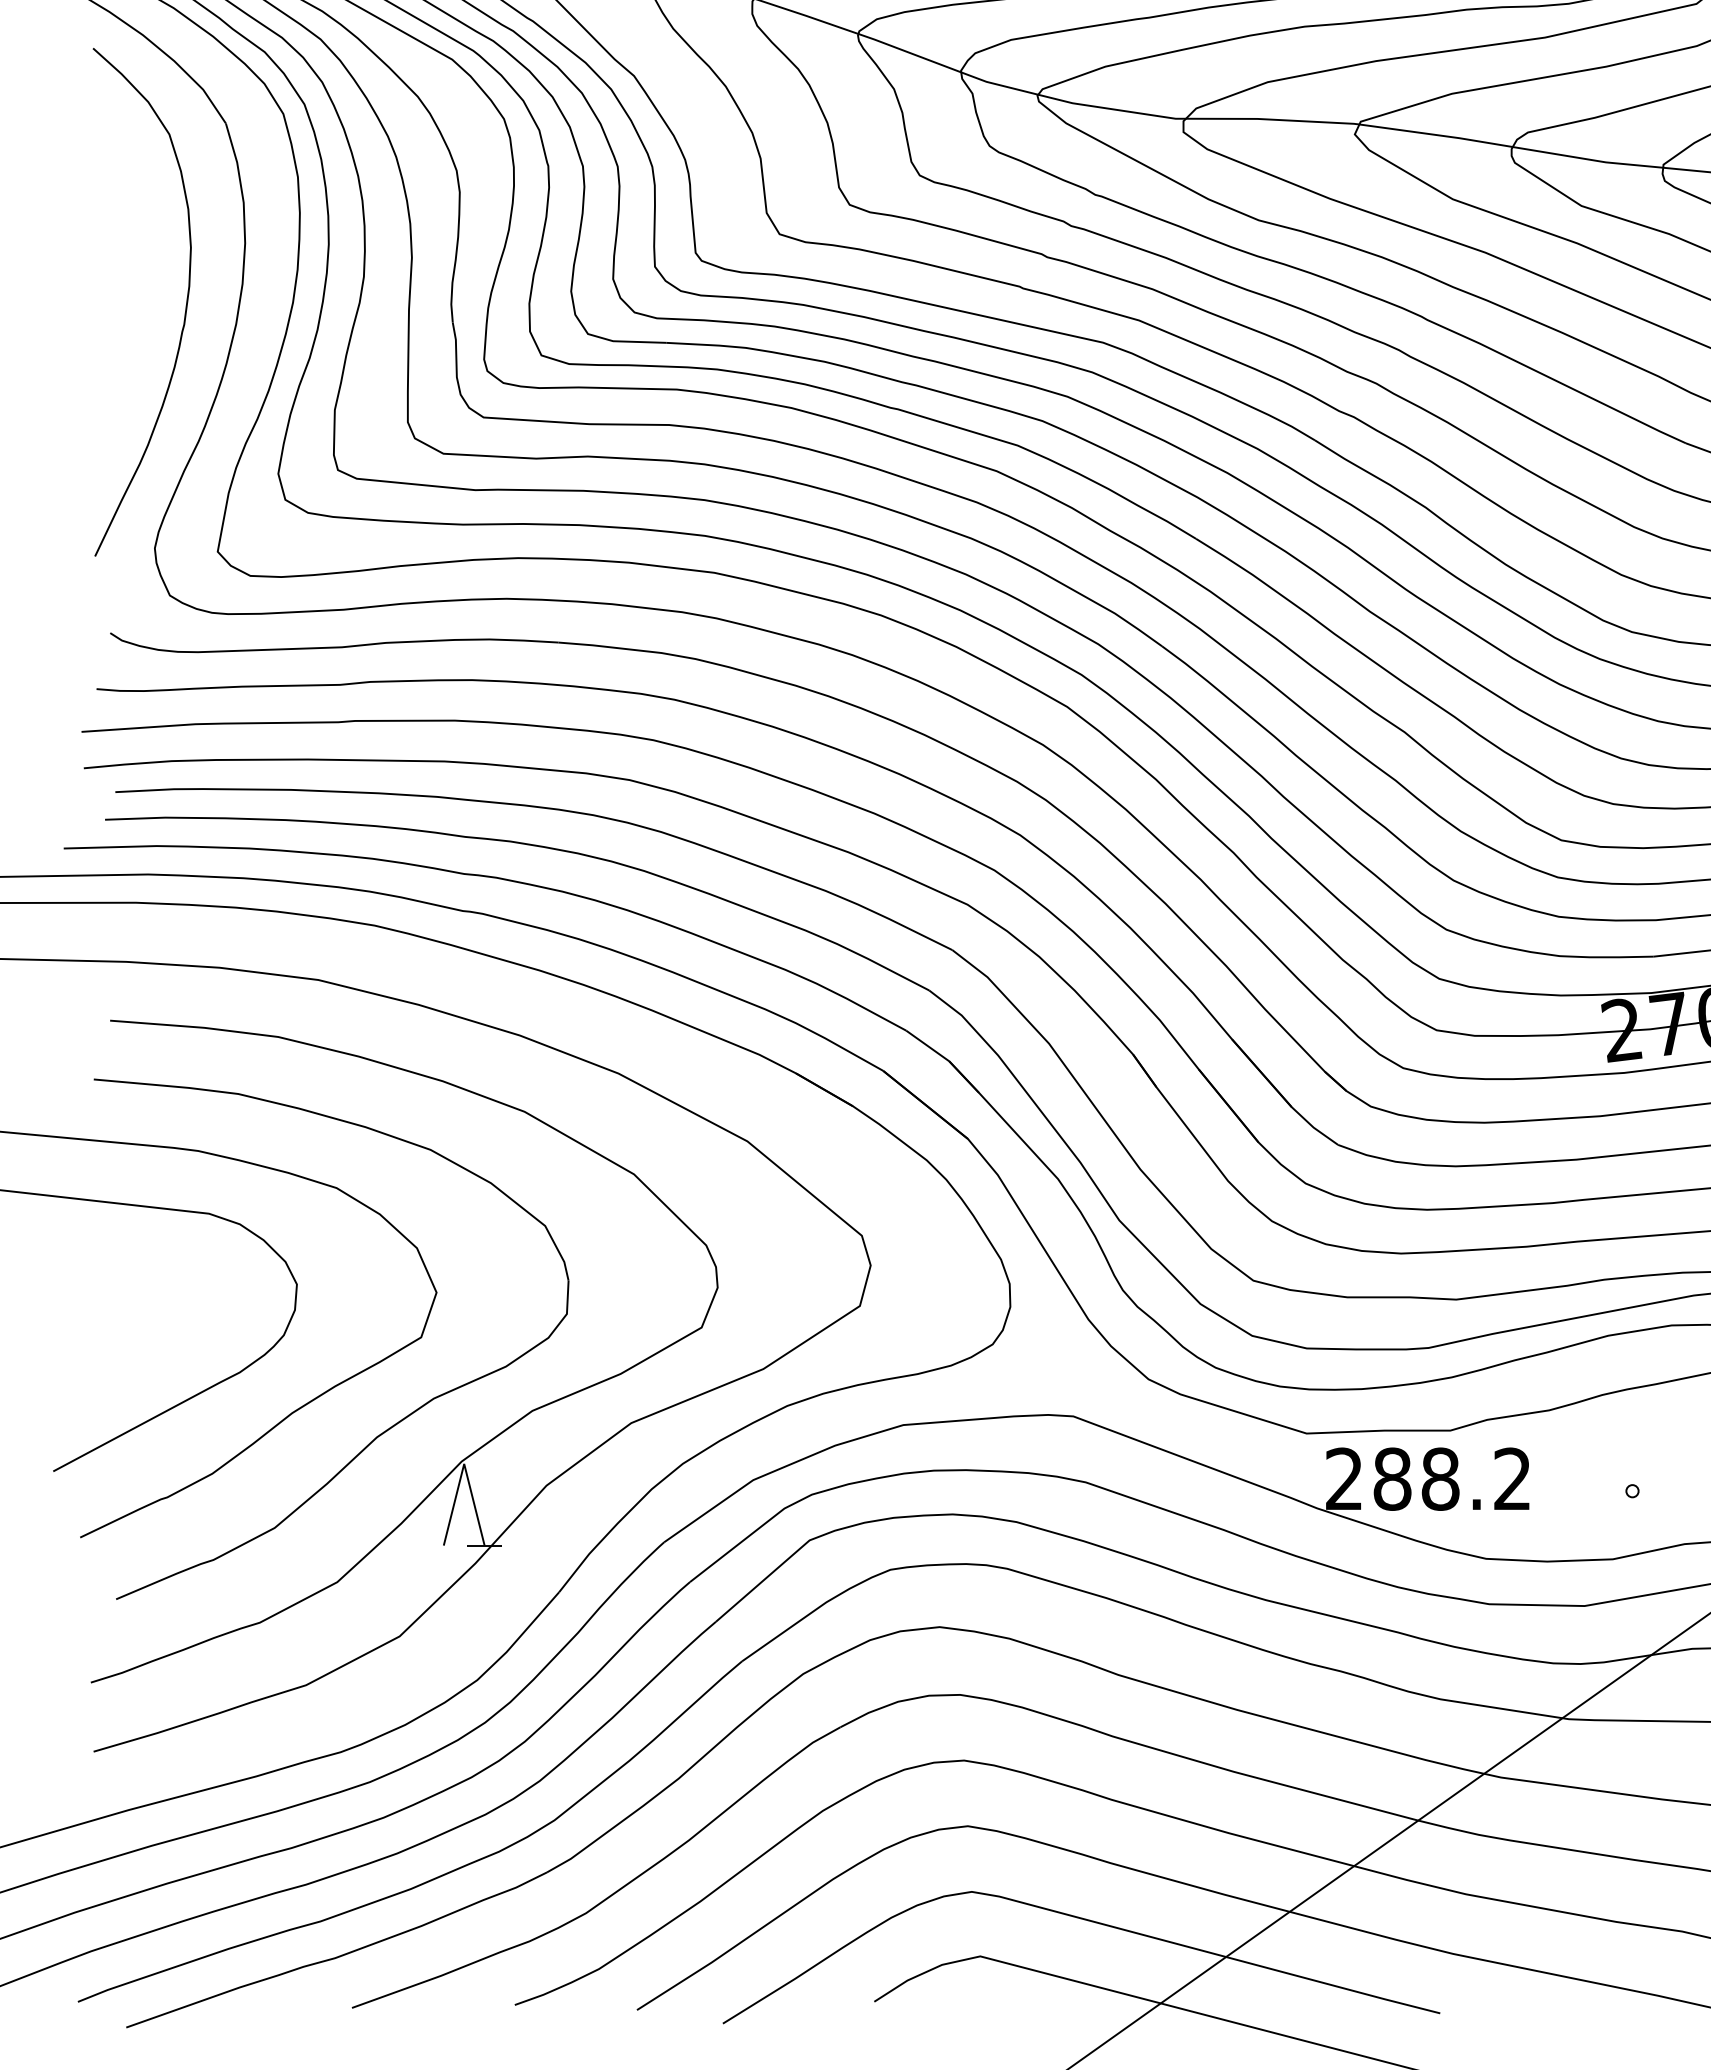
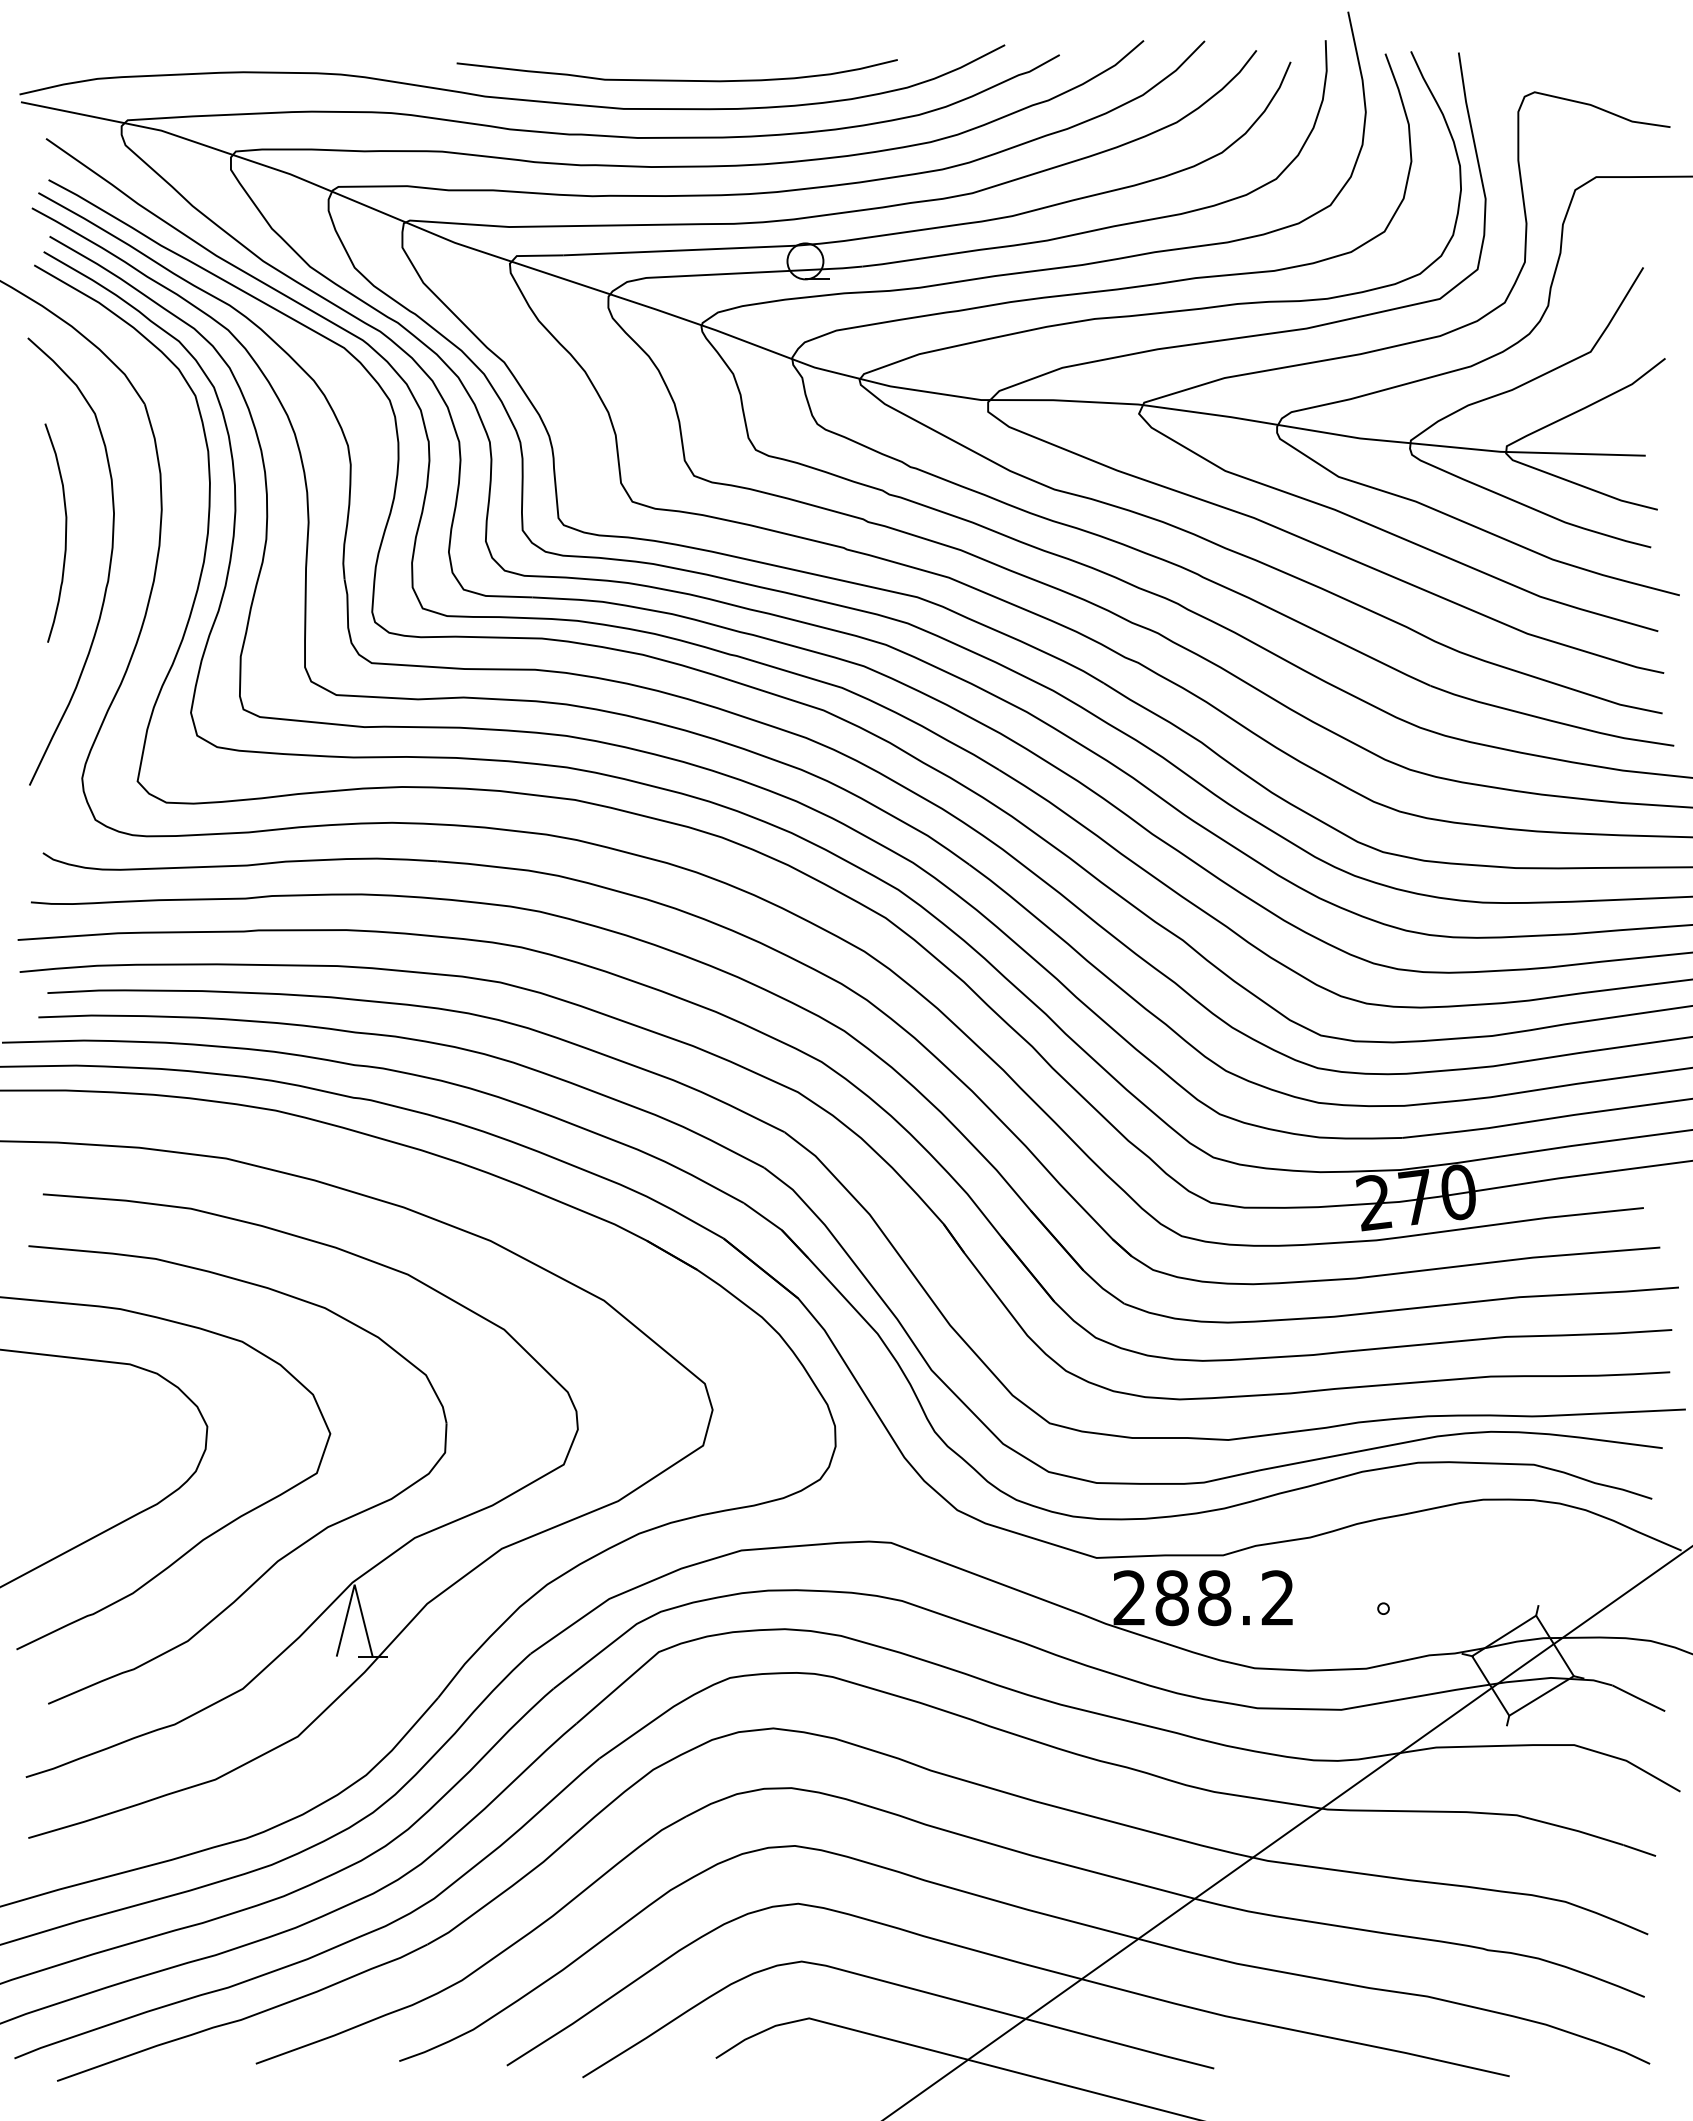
curve: (135, 269) -> (65, 532), added

